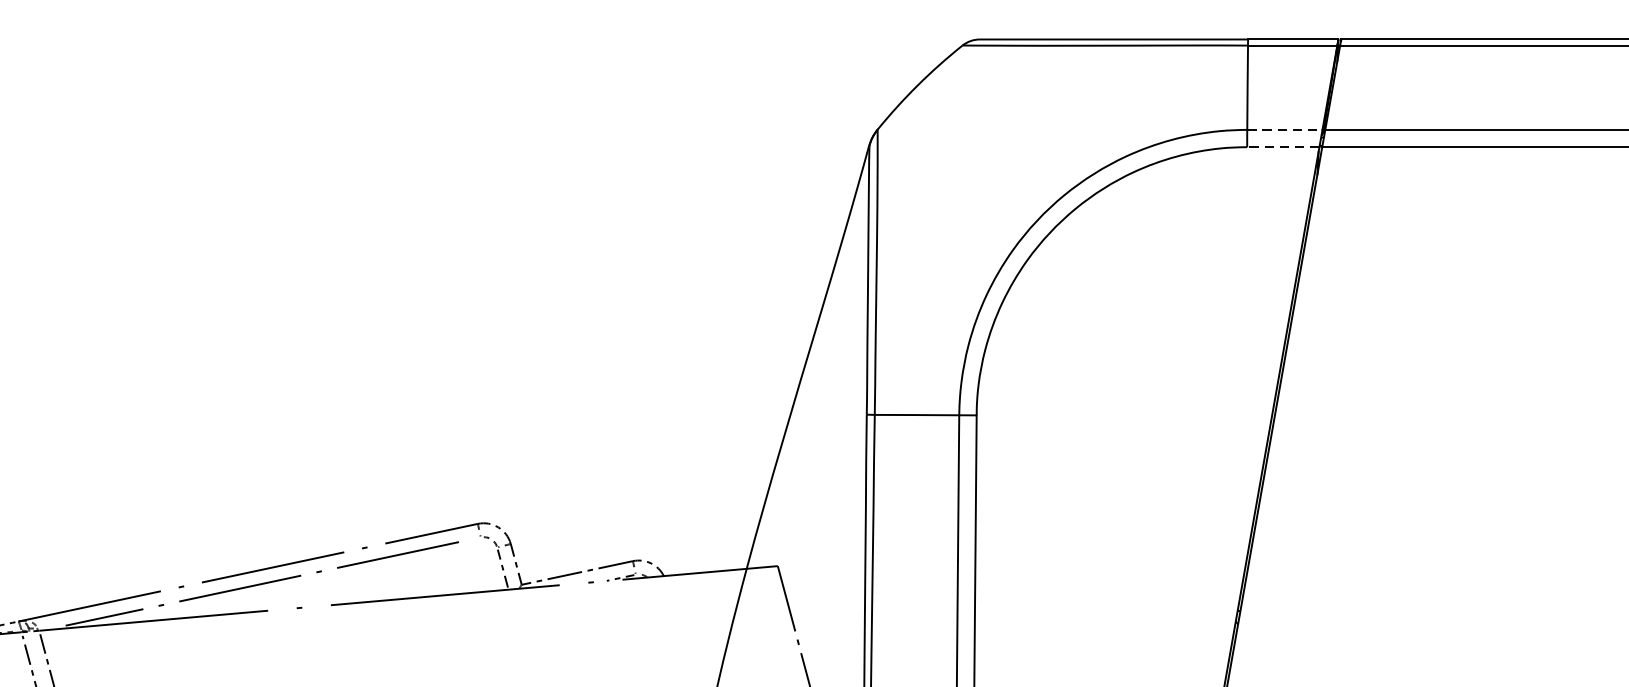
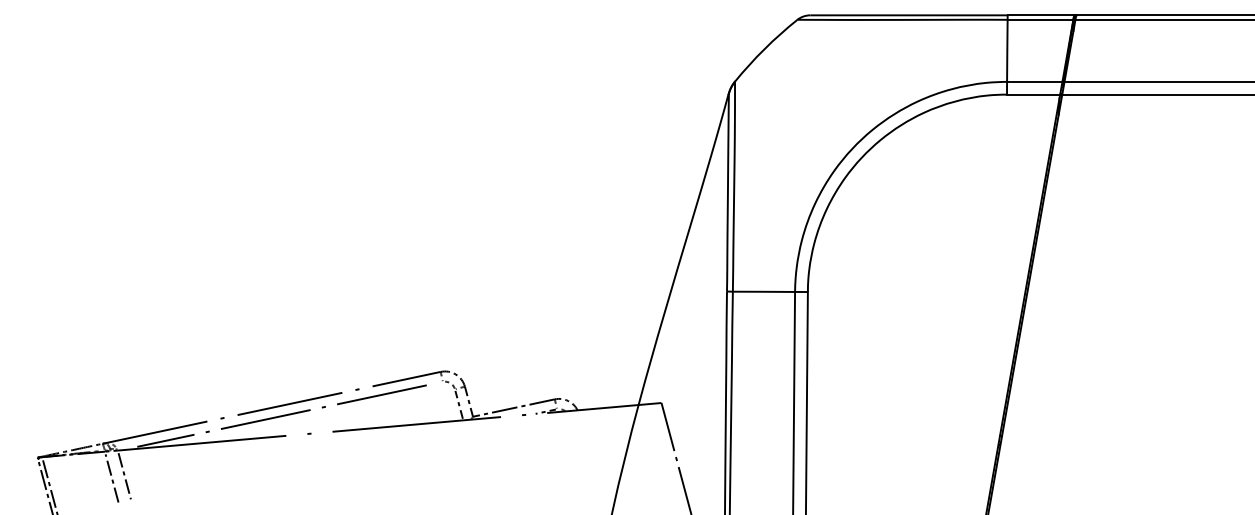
line: (1284, 129) -> (1034, 81), dashed -> solid
line: (1283, 147) -> (1033, 94), dashed -> solid

